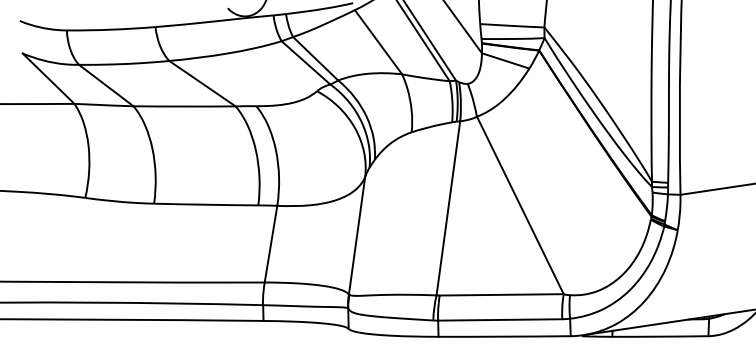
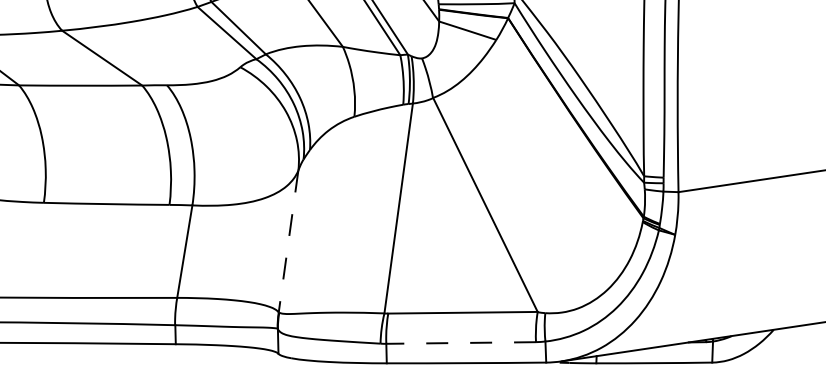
line: (356, 236) -> (287, 242), solid -> dashed
line: (499, 319) -> (460, 342), solid -> dashed

